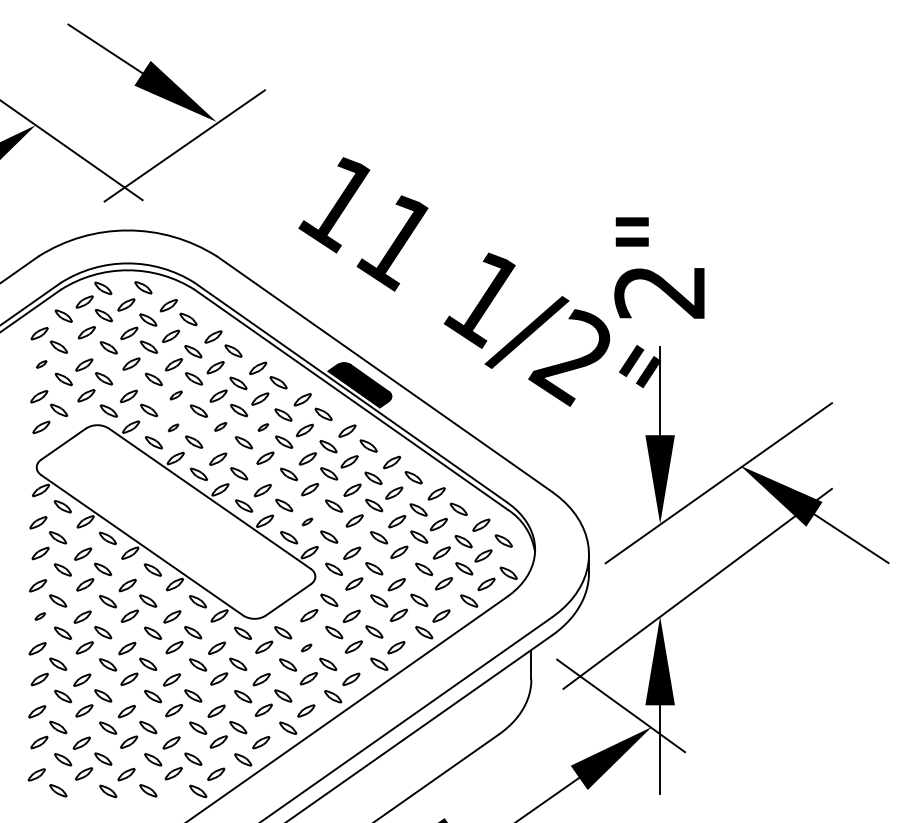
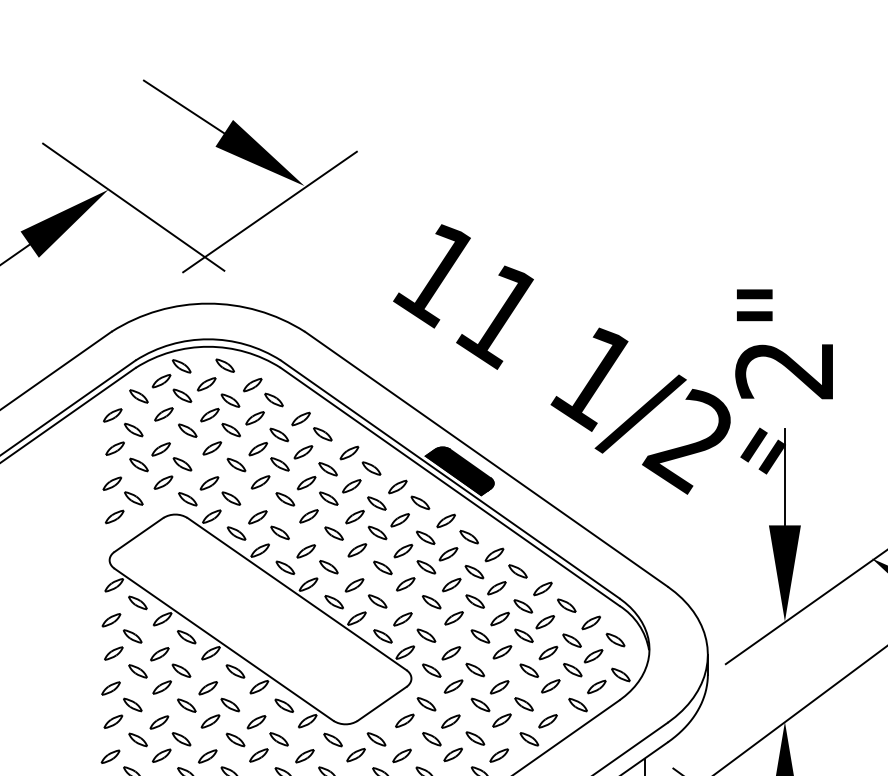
part: (41, 364) -> (114, 448), size x1.67
part: (176, 395) -> (261, 482), size x1.43
part: (220, 426) -> (308, 515), size x1.43
part: (173, 427) -> (257, 517), size x1.67
part: (263, 427) -> (355, 517), size x1.67
part: (307, 521) -> (402, 618), size x1.67
part: (40, 616) -> (113, 721), size x1.67
part: (306, 647) -> (401, 755), size x1.67

